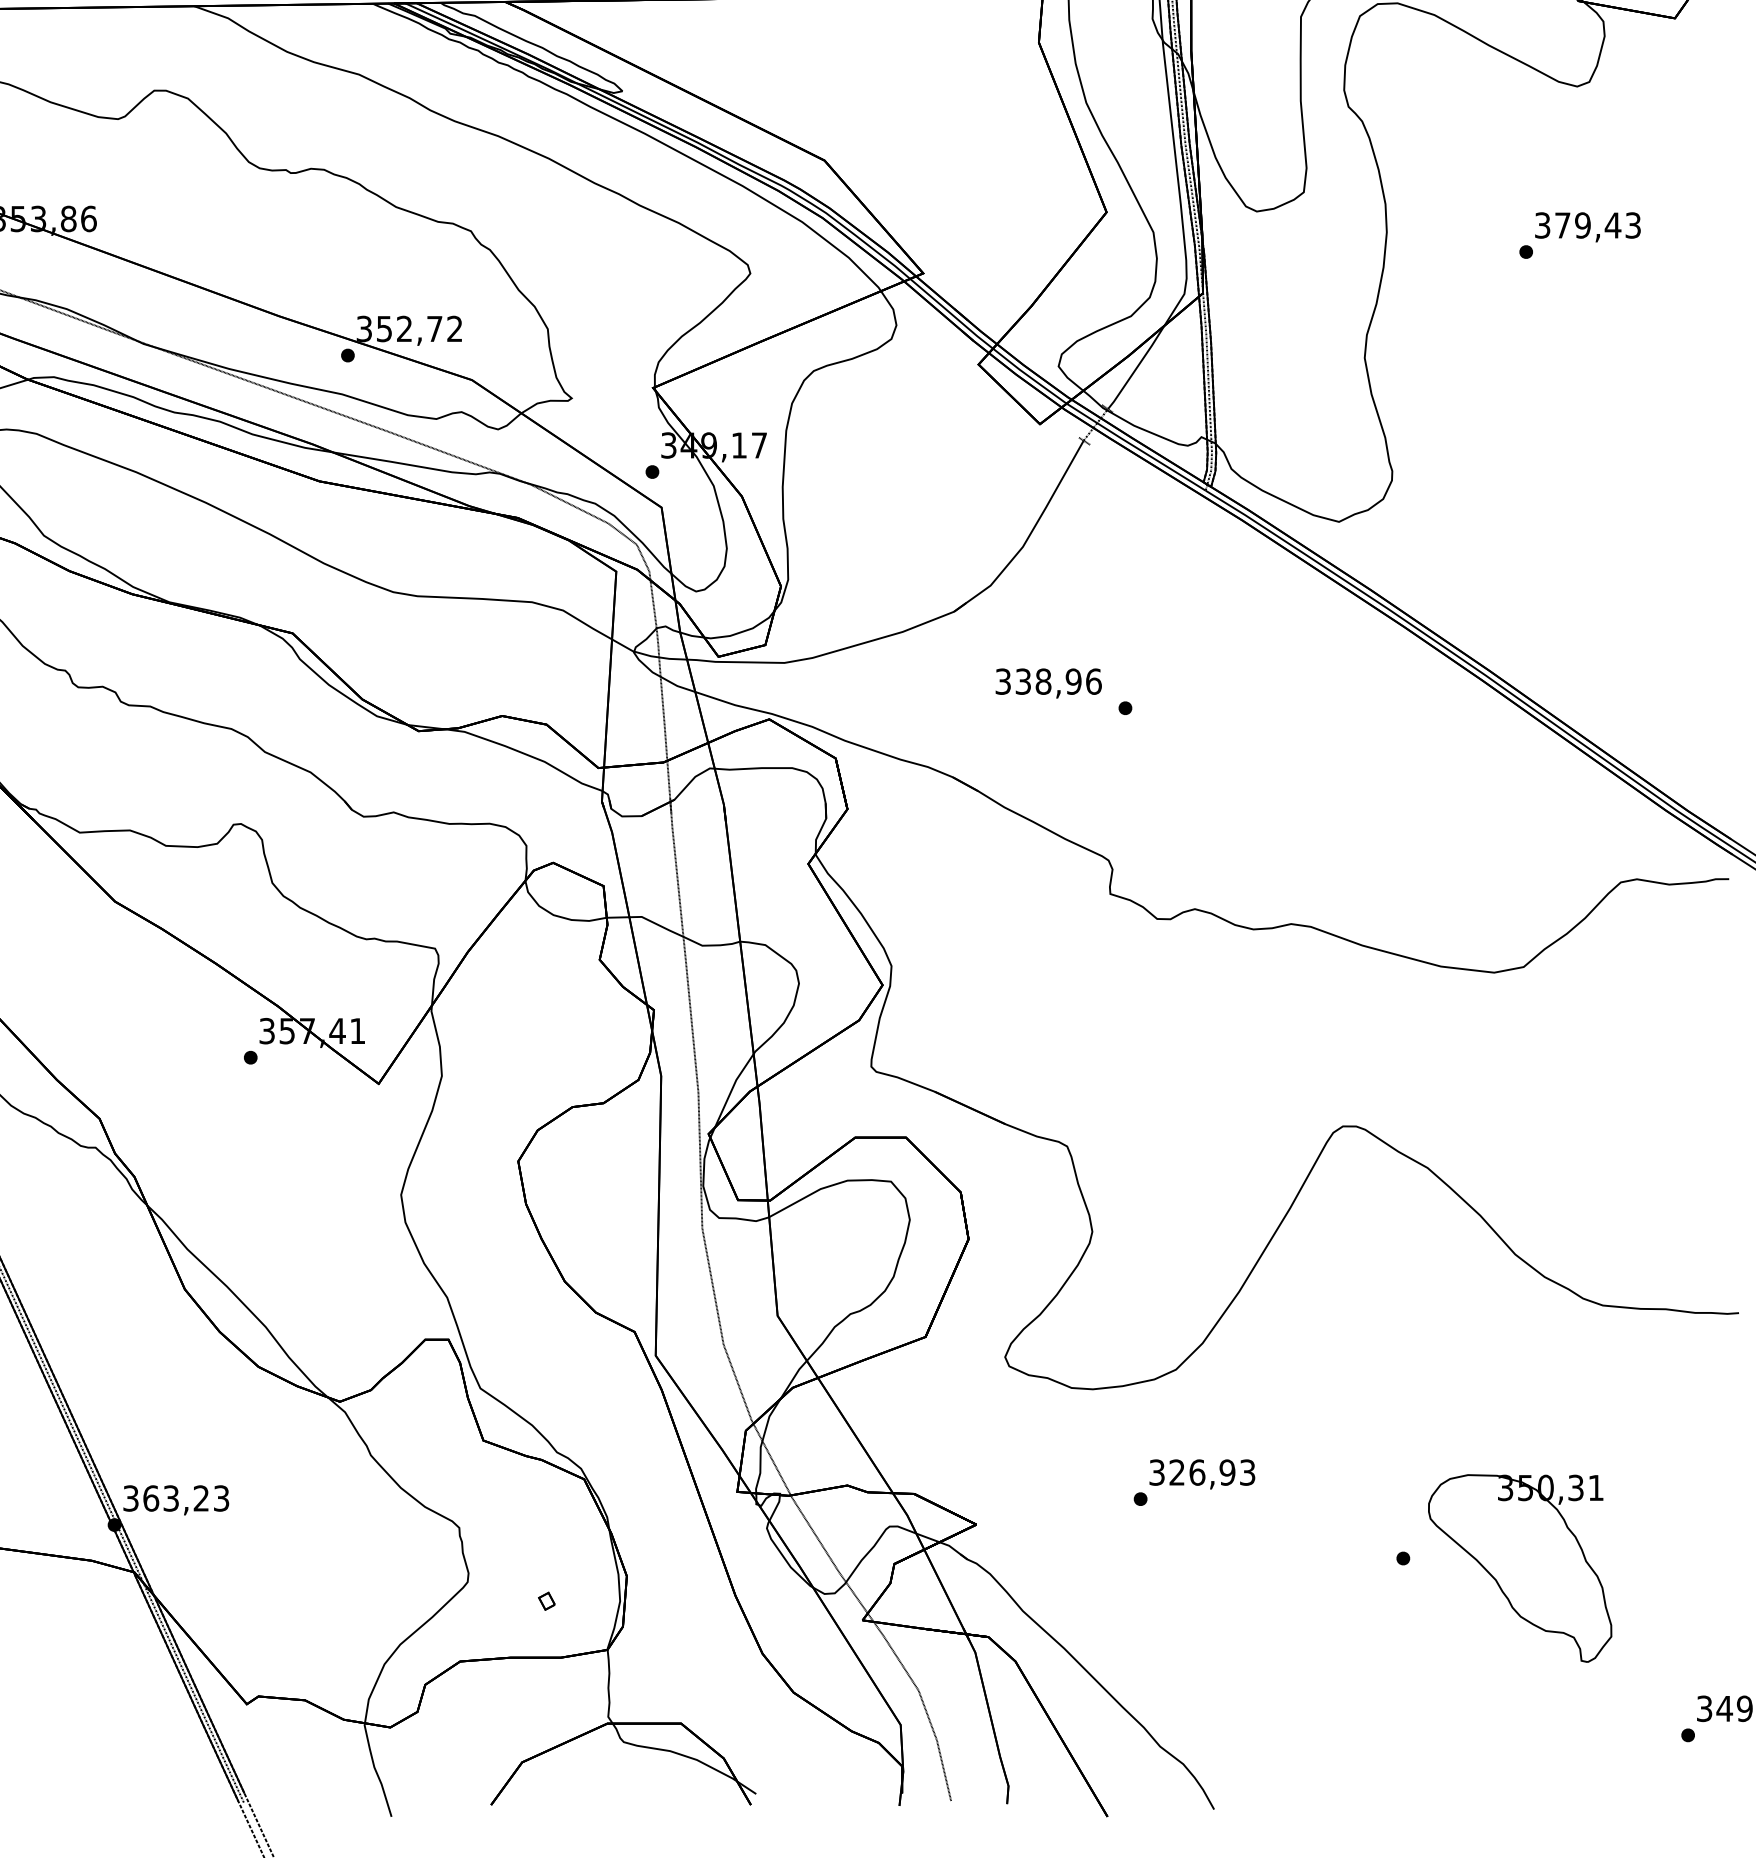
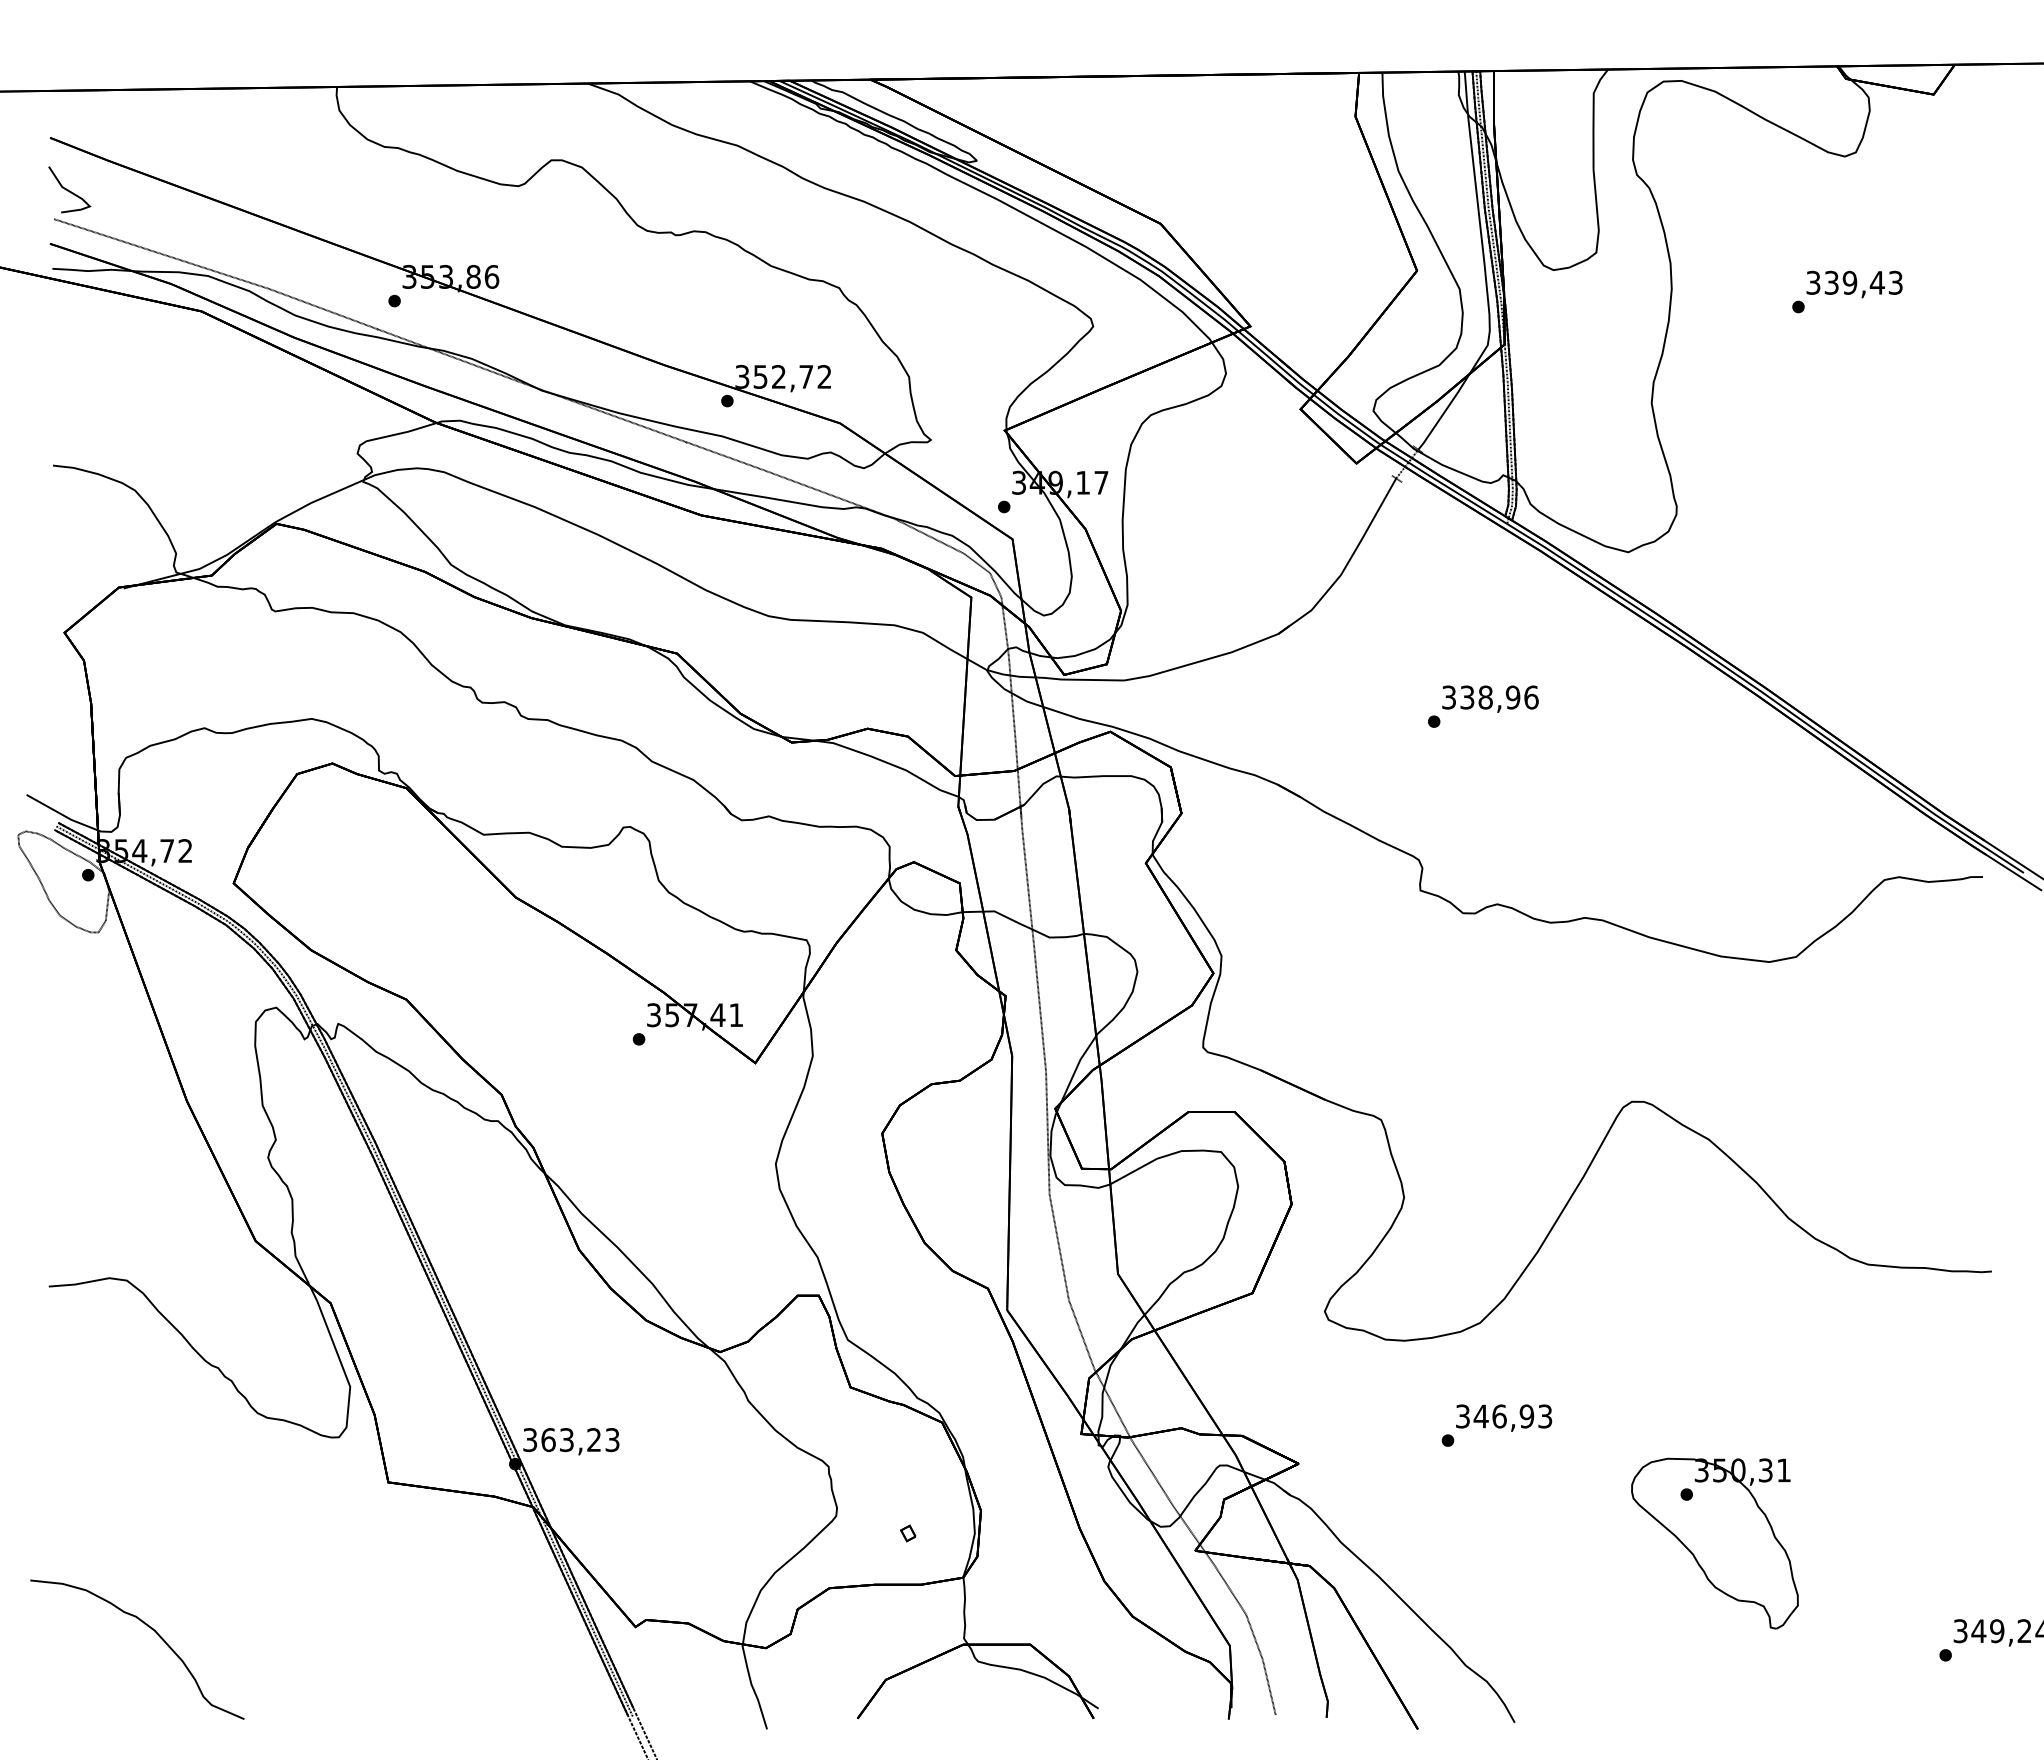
text: (1562, 225) -> (1831, 282), 379,43 -> 339,43
text: (1048, 682) -> (1490, 698), moved
text: (1176, 1472) -> (1480, 1416), 326,93 -> 346,93
part: (1519, 1568) -> (1714, 1543), moved

